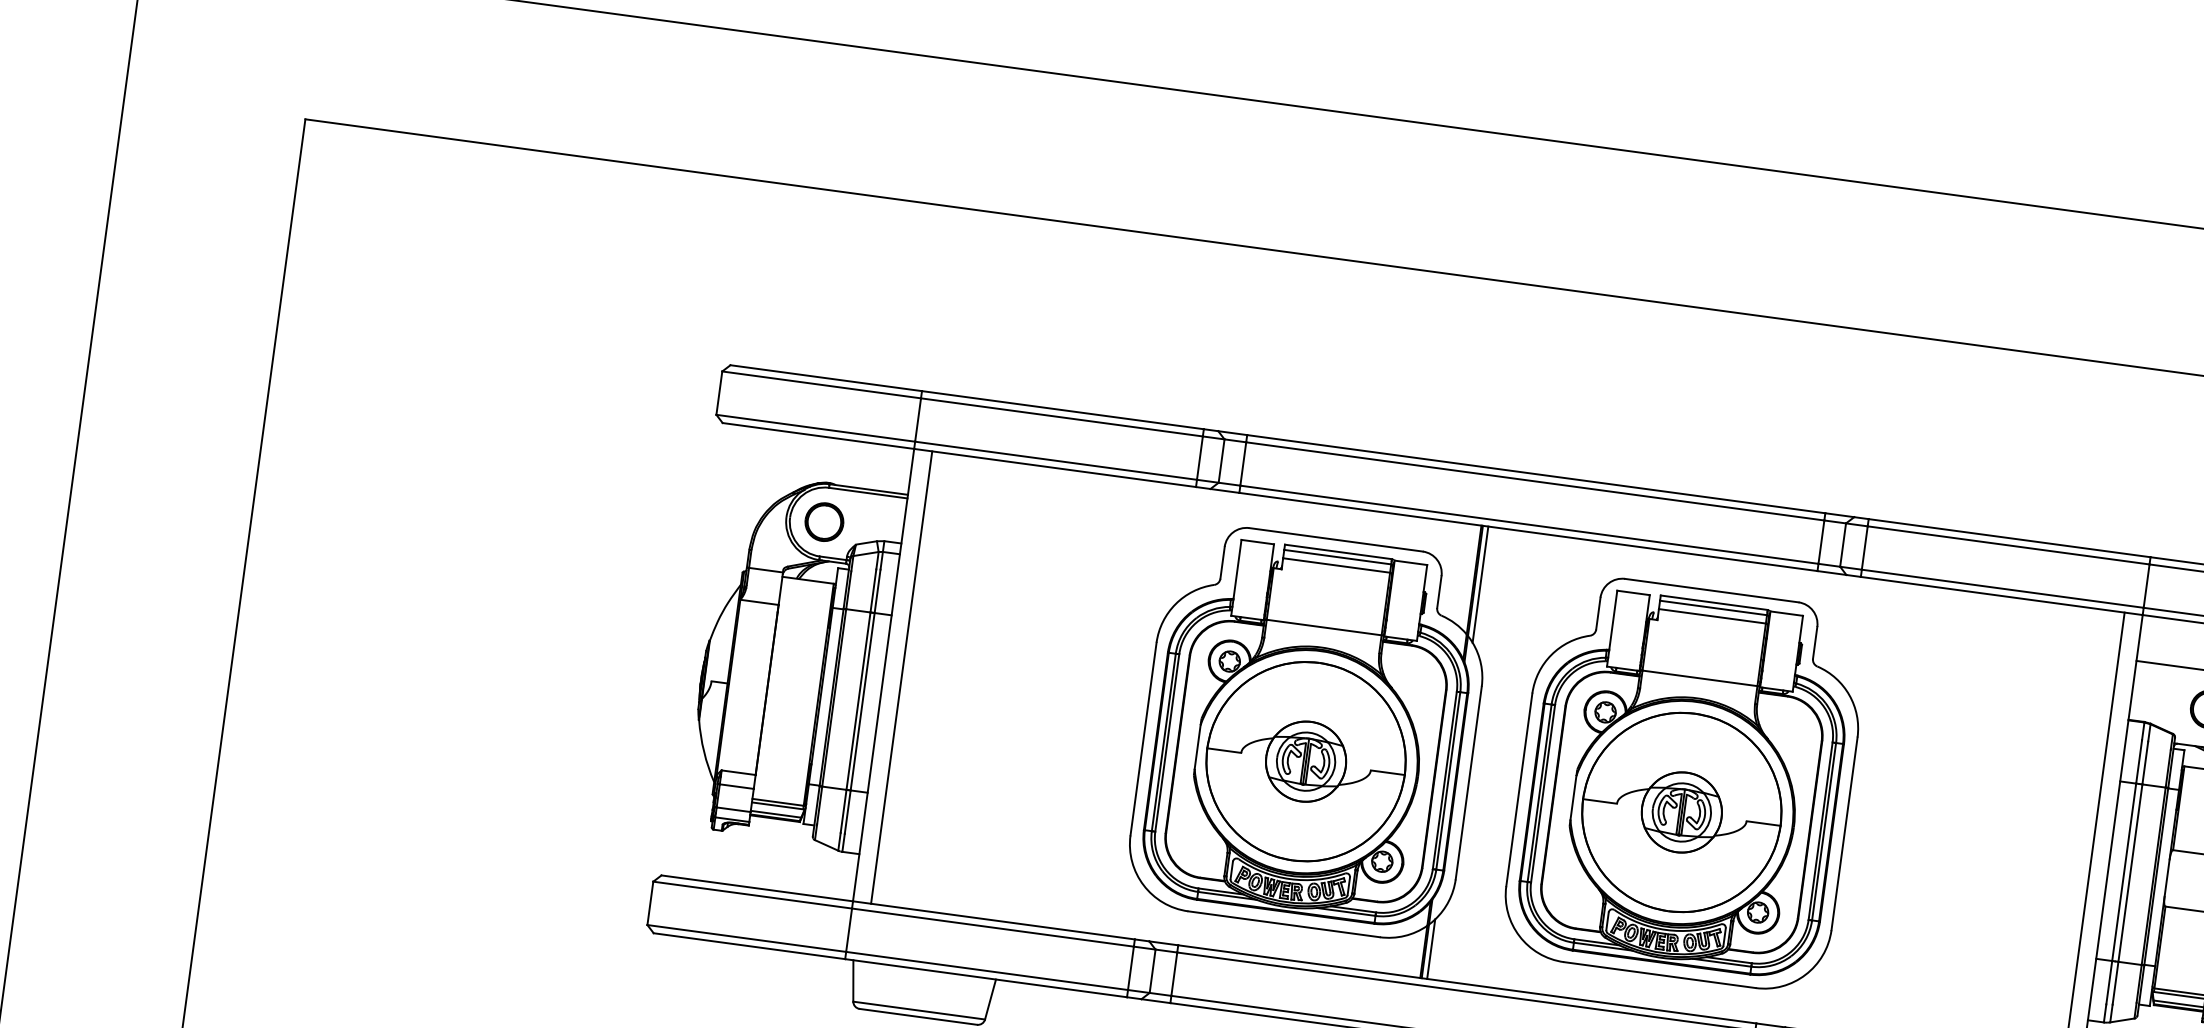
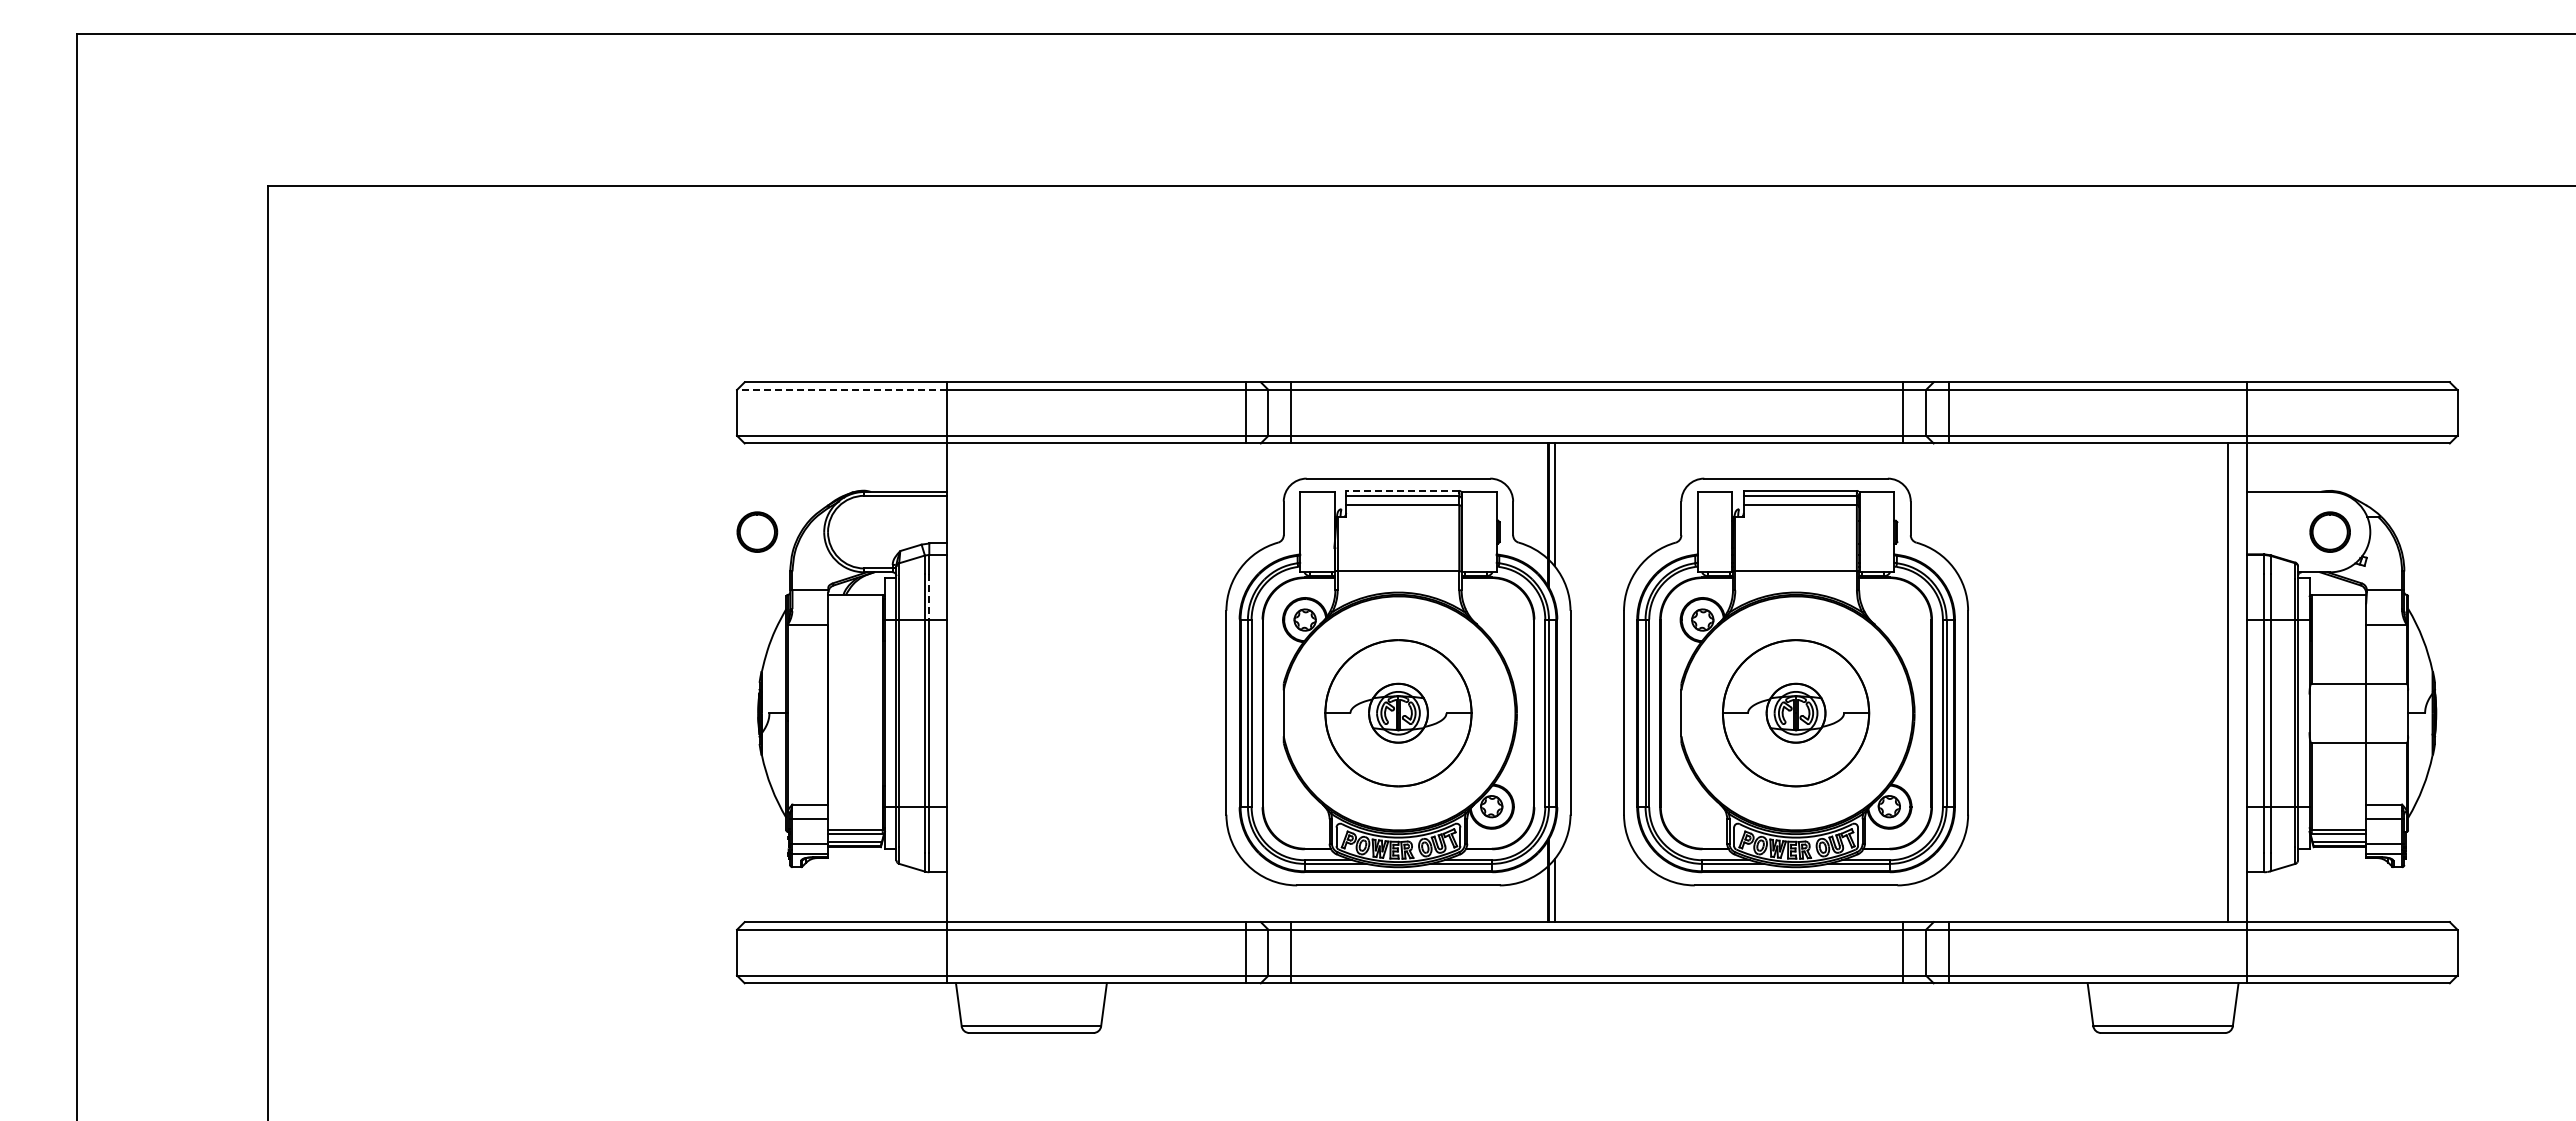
line: (821, 384) -> (841, 389), solid -> dashed
part: (824, 521) -> (757, 531), moved
line: (1338, 551) -> (1402, 490), solid -> dashed
line: (877, 591) -> (929, 596), solid -> dashed
line: (901, 677) -> (966, 682), removed
part: (1306, 760) -> (1398, 712), size x0.7
part: (1681, 811) -> (1795, 712), size x0.7

